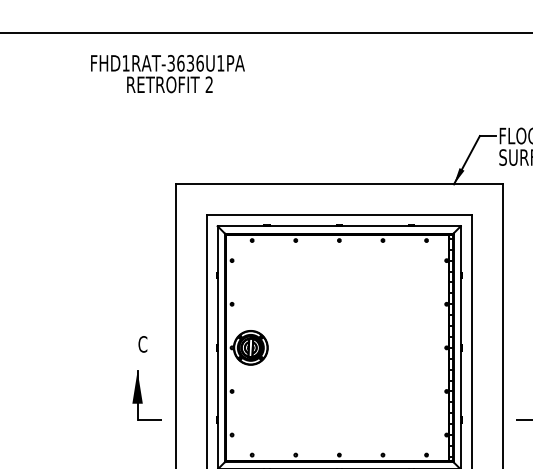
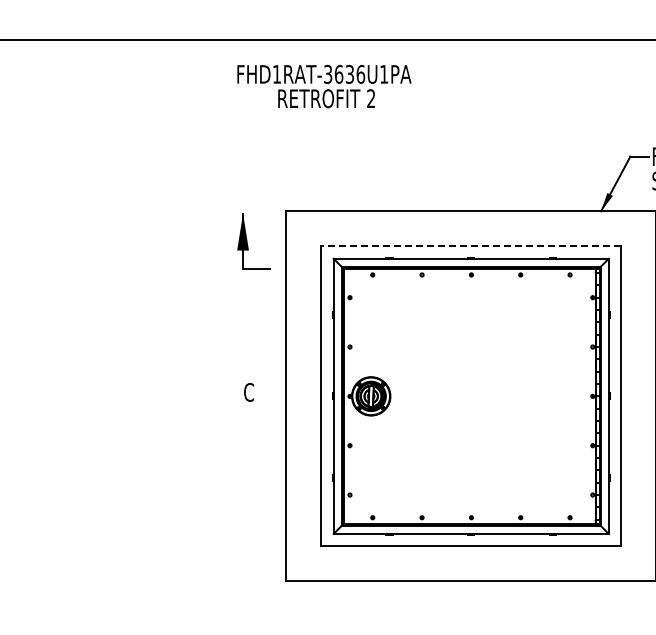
text: (168, 74) -> (324, 86), moved
line: (339, 215) -> (471, 246), solid -> dashed
part: (146, 395) -> (253, 241), moved

